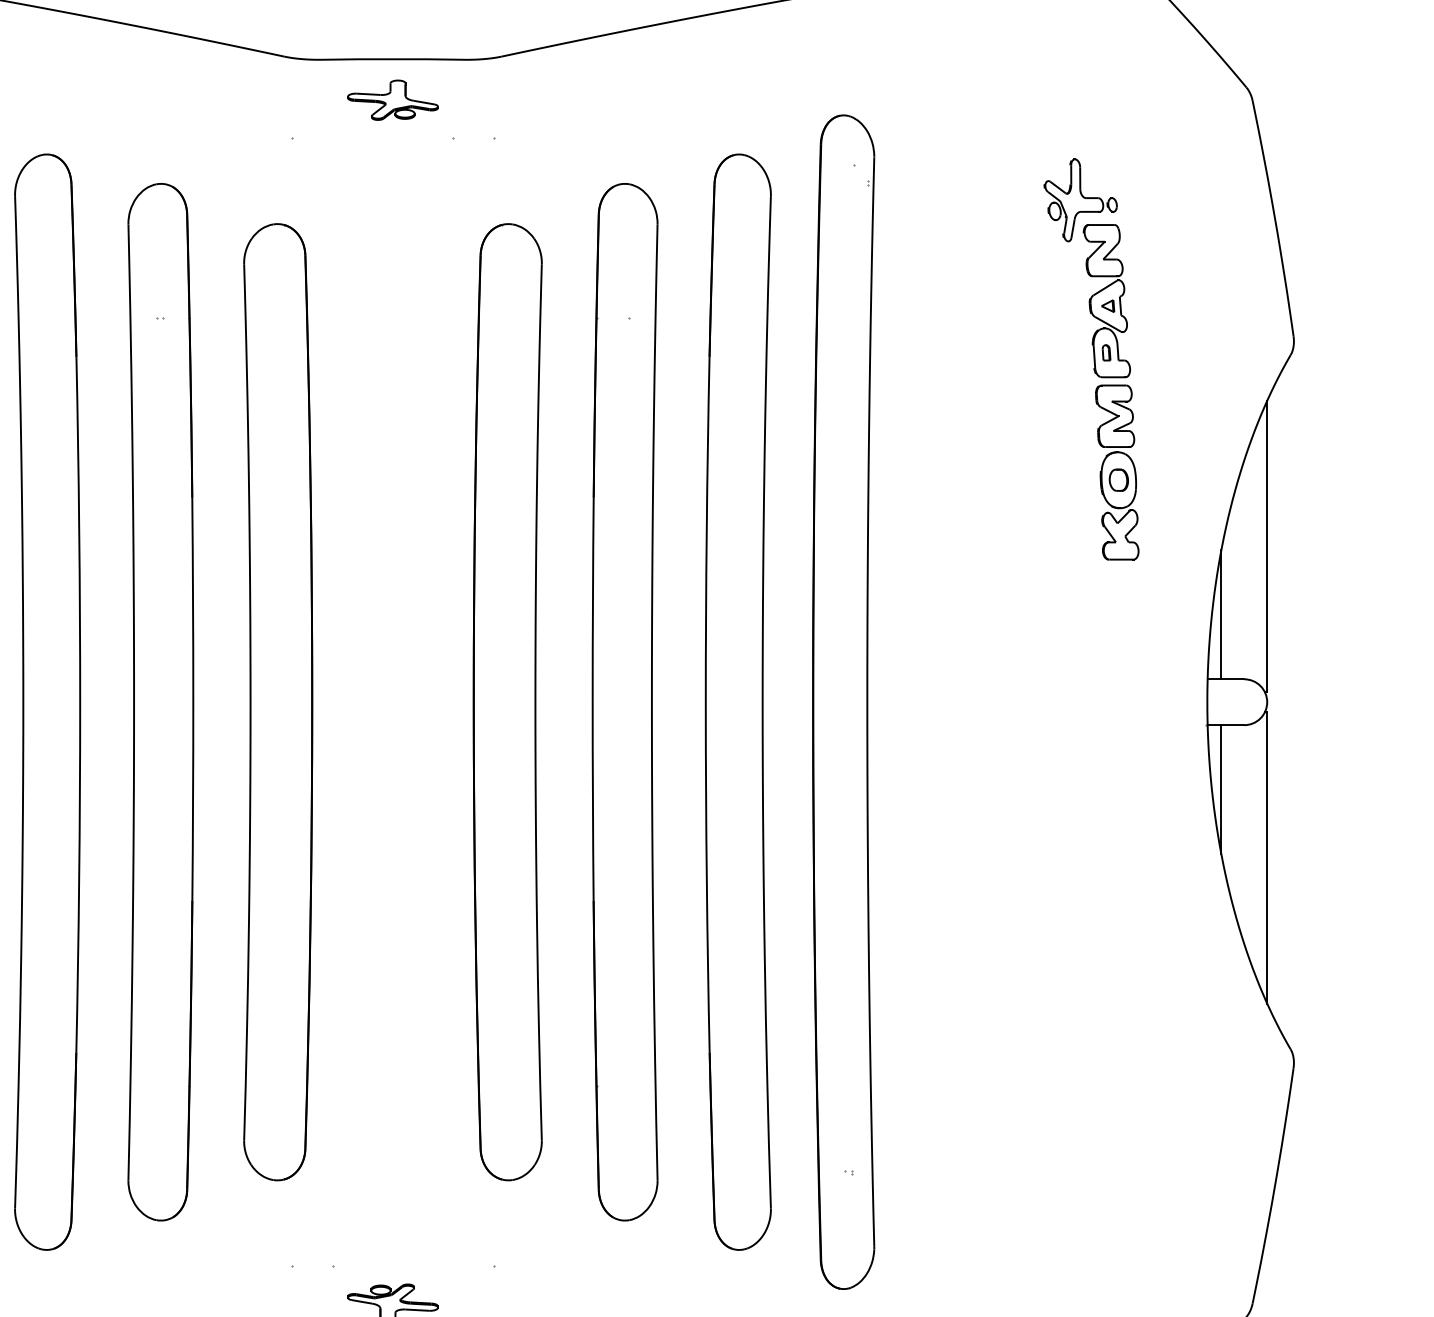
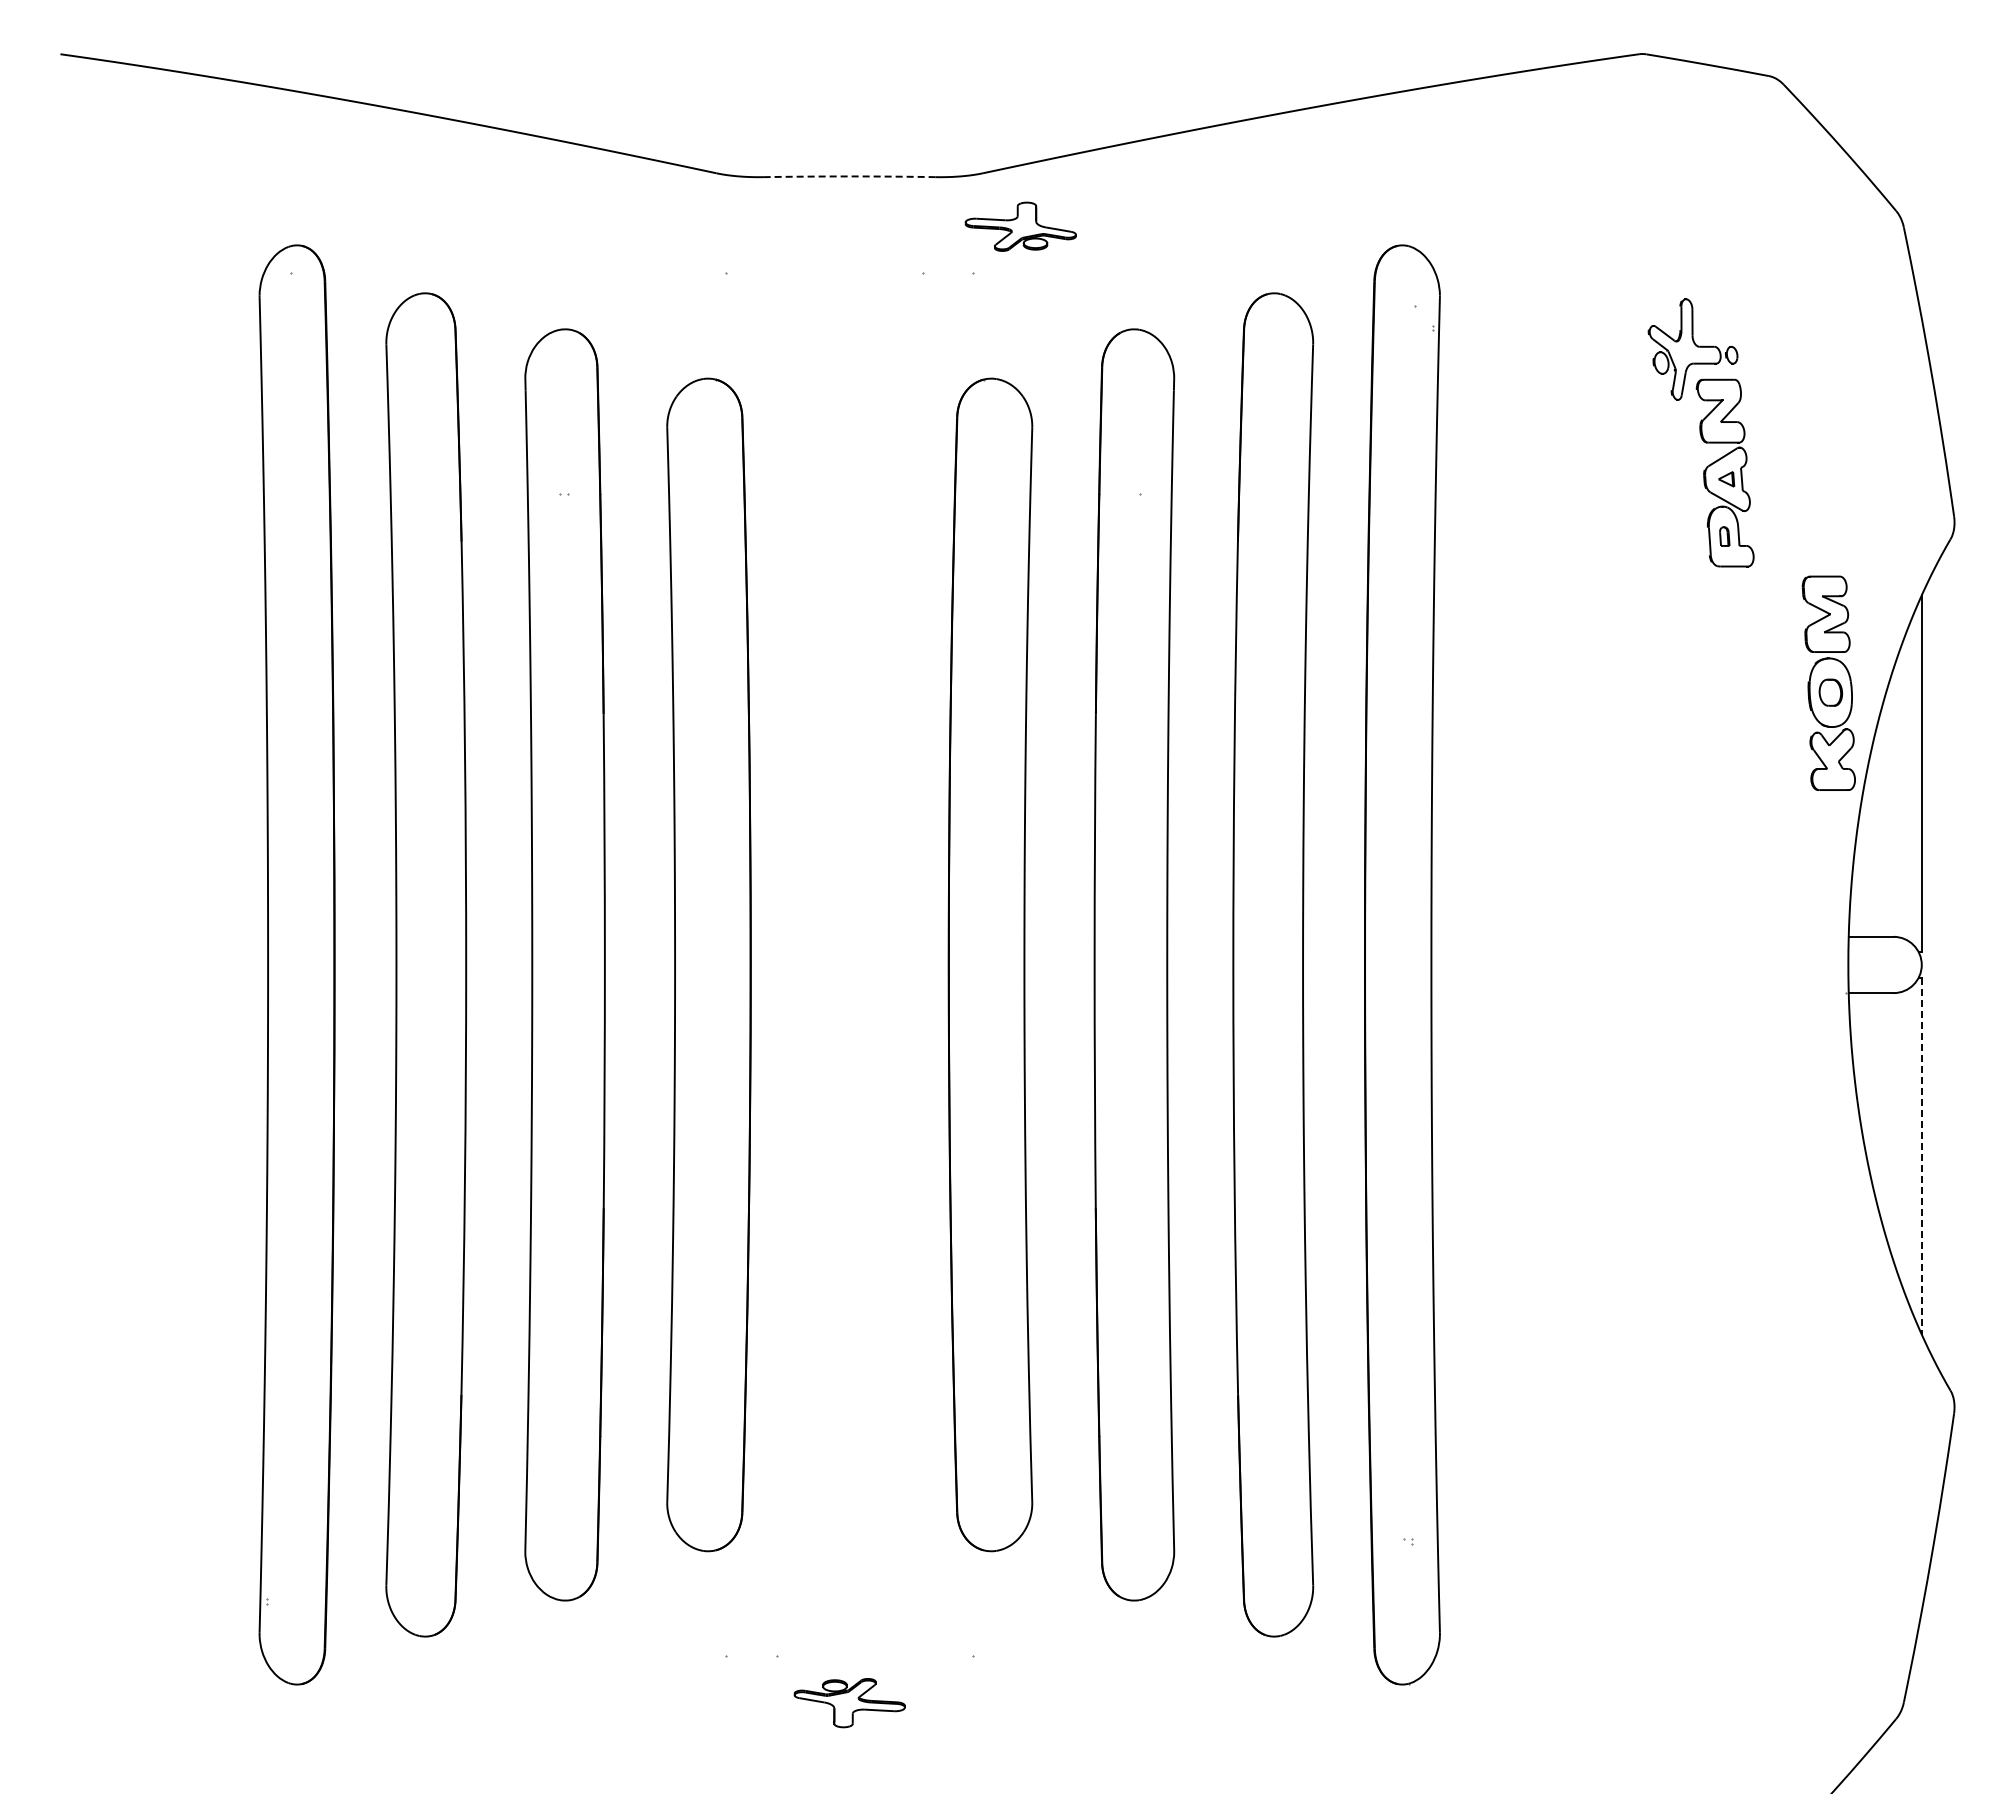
arc: (392, 59) -> (849, 176), solid -> dashed
part: (392, 100) -> (1020, 226), moved
part: (1116, 471) -> (1828, 682), moved
line: (1221, 614) -> (1865, 857), removed
line: (1221, 789) -> (1865, 1072), removed
line: (1266, 858) -> (1921, 1156), solid -> dashed

